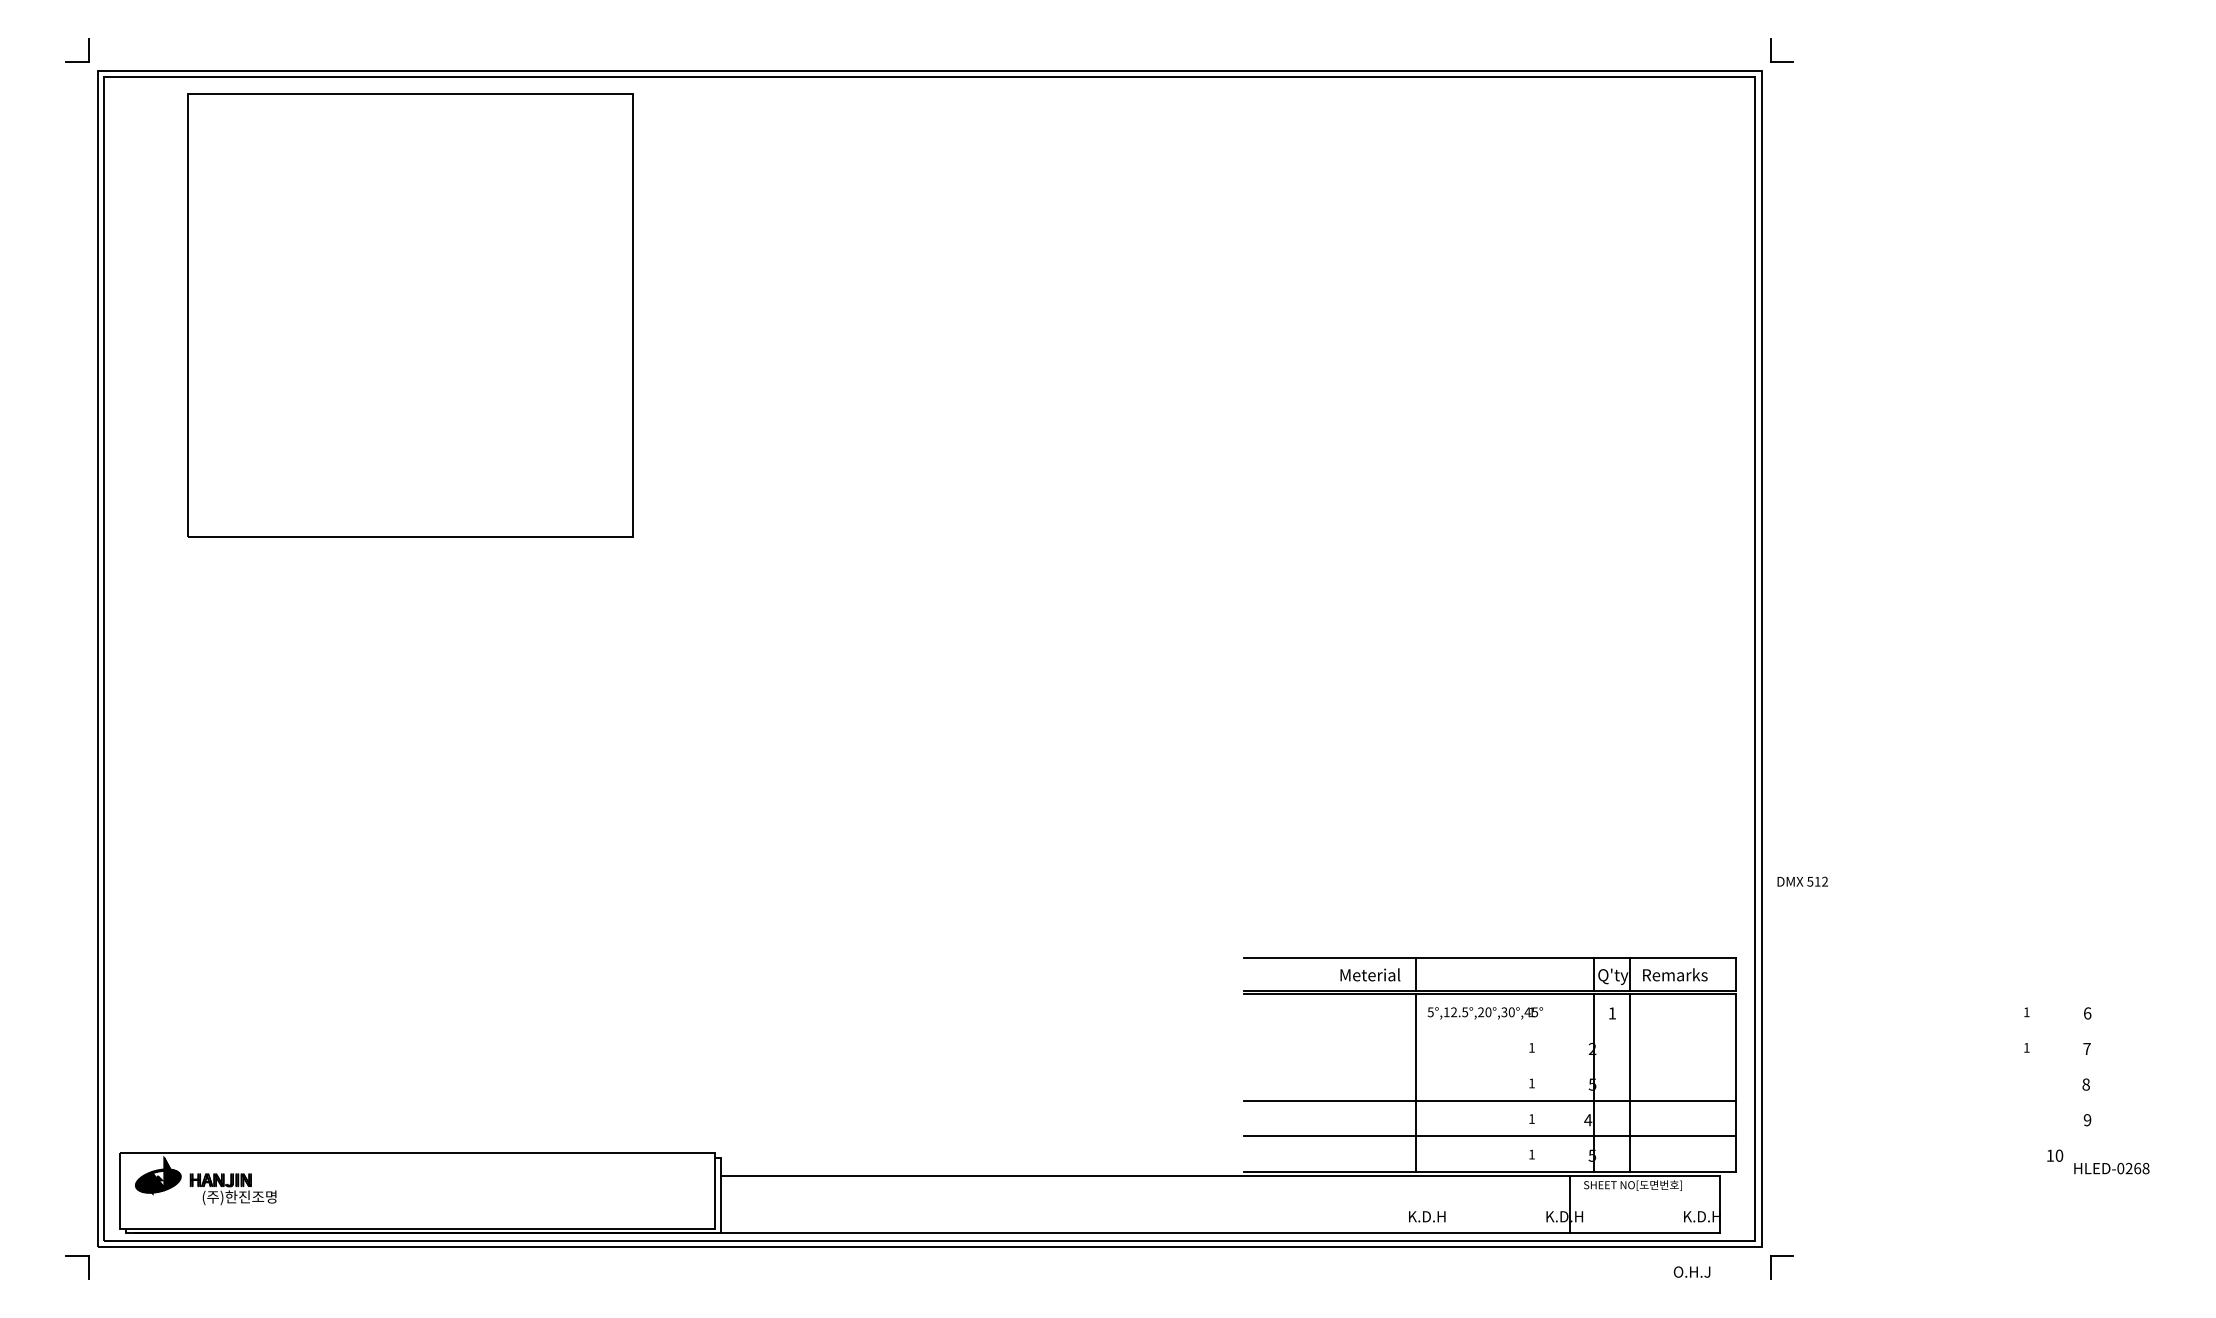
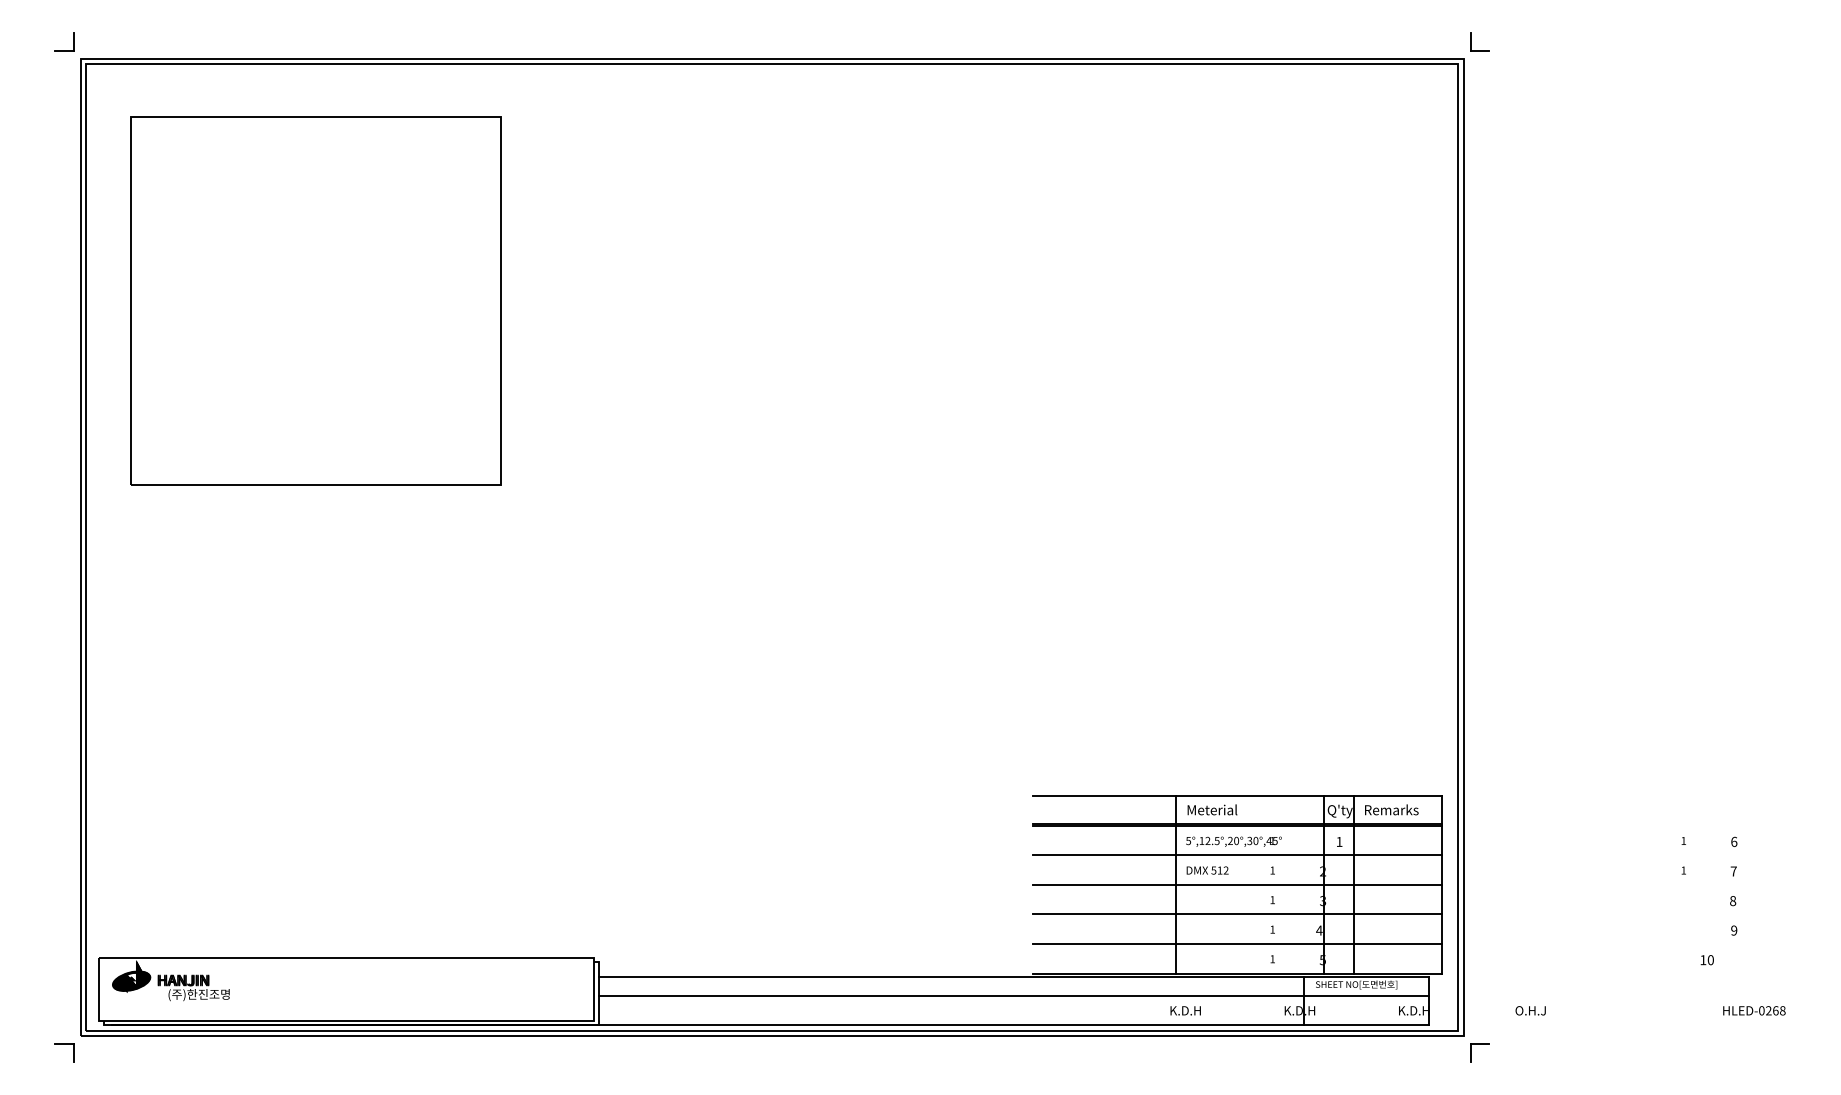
part: (409, 314) -> (315, 300), moved
text: (1802, 881) -> (1207, 870), moved
text: (1370, 974) -> (1212, 809), moved
line: (1489, 1029) -> (1237, 855), added
line: (1489, 1064) -> (1237, 884), added
text: (1593, 1083) -> (1323, 900), 5 -> 3
text: (2111, 1168) -> (1754, 1010), moved
line: (1221, 1198) -> (1014, 995), added
text: (1691, 1271) -> (1530, 1010), moved

